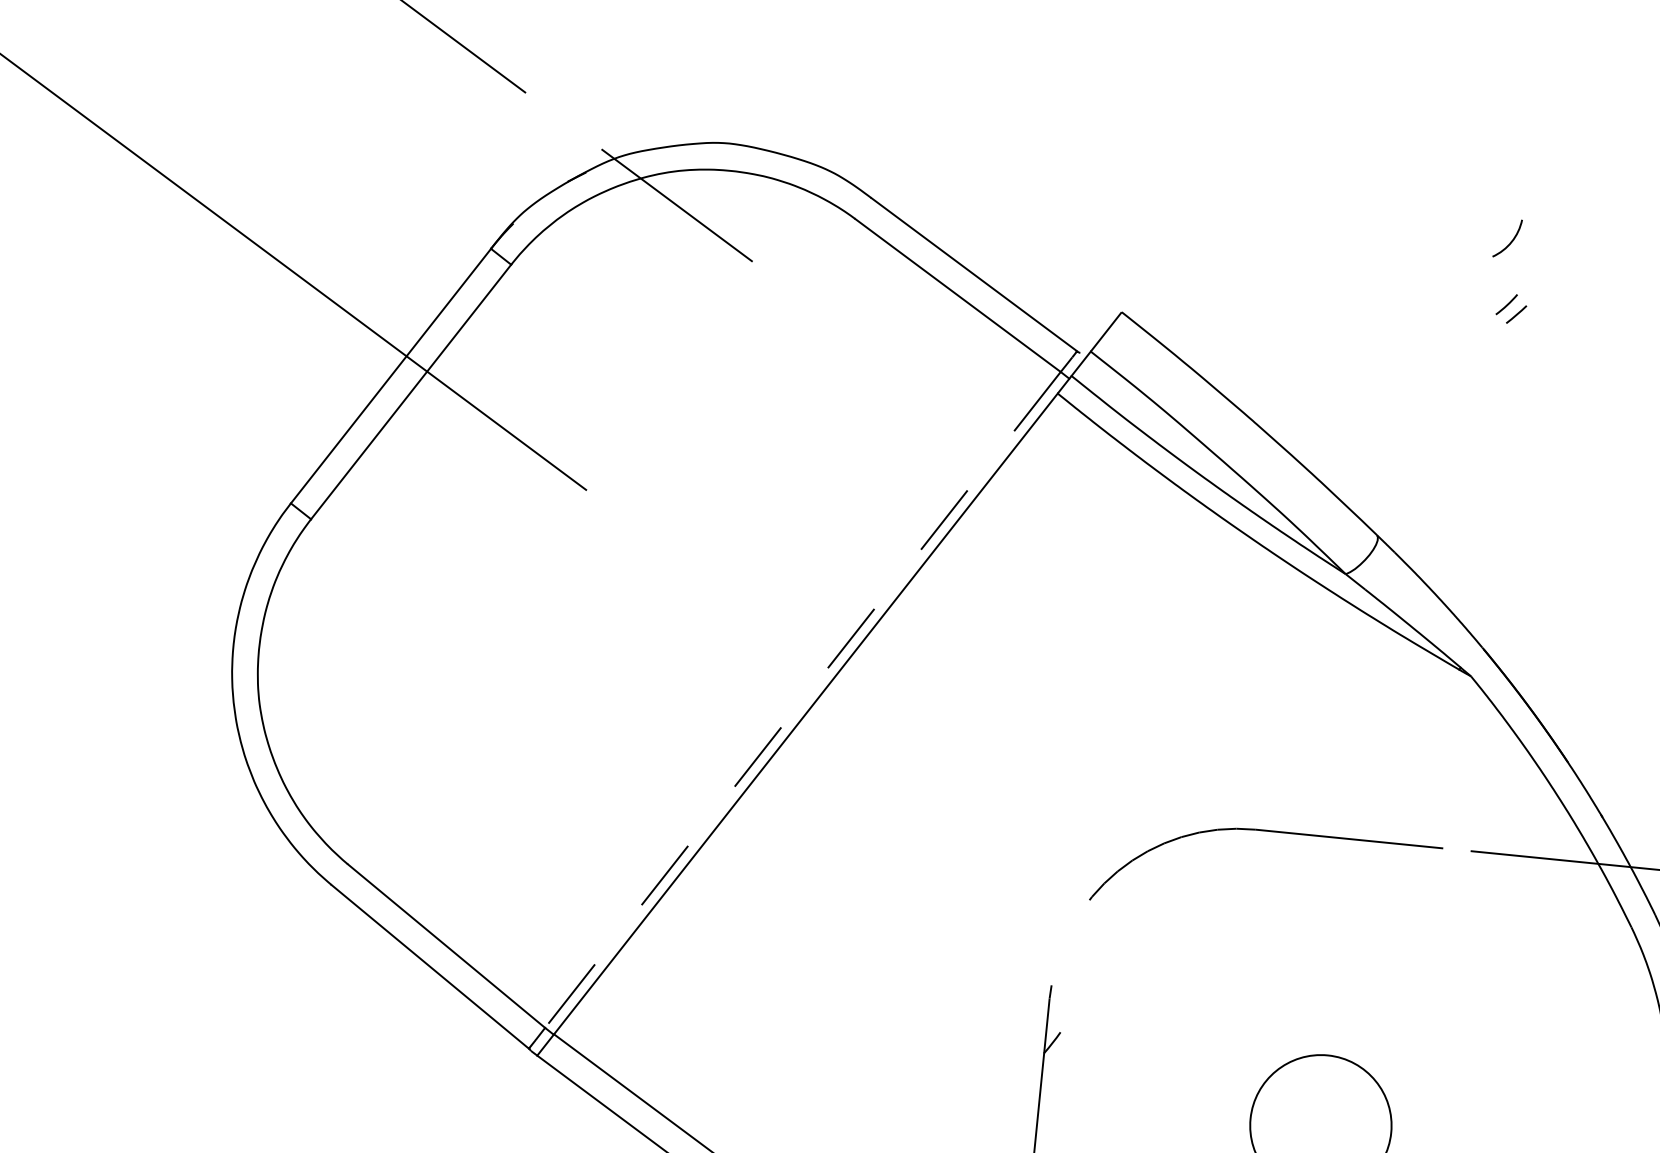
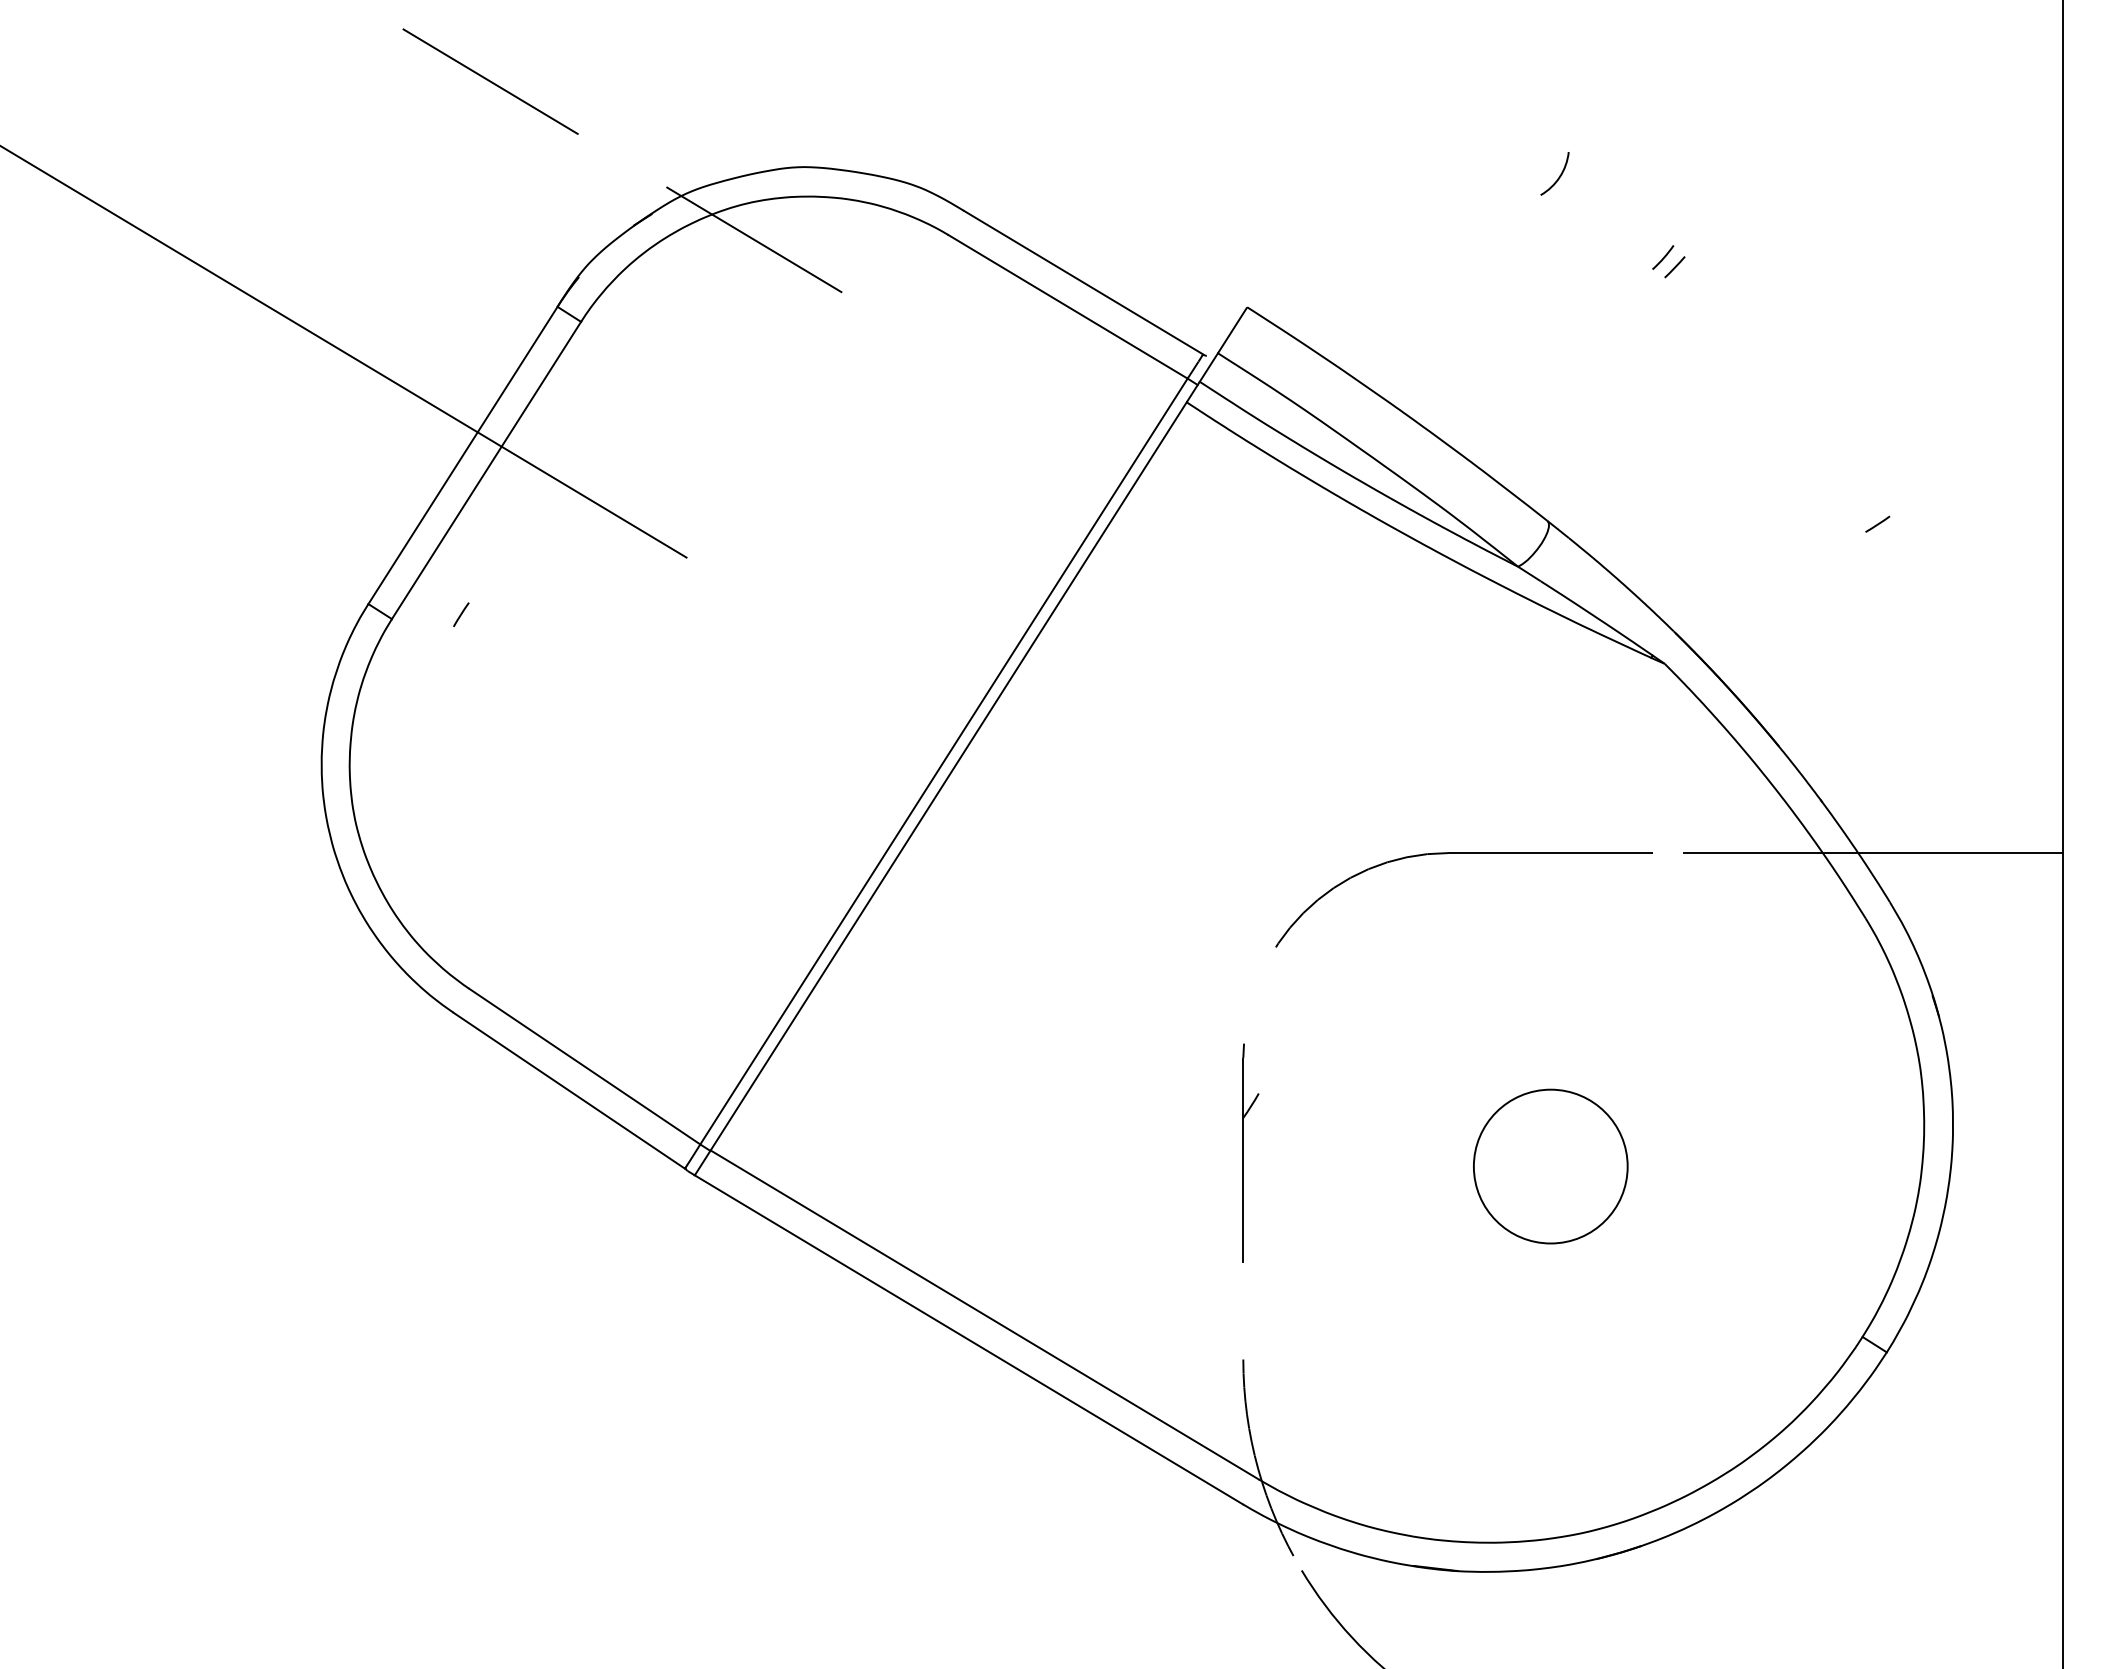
arc: (1511, 240) -> (1559, 175), moved
line: (375, 521) -> (461, 614), added
line: (802, 699) -> (943, 761), dashed -> solid

